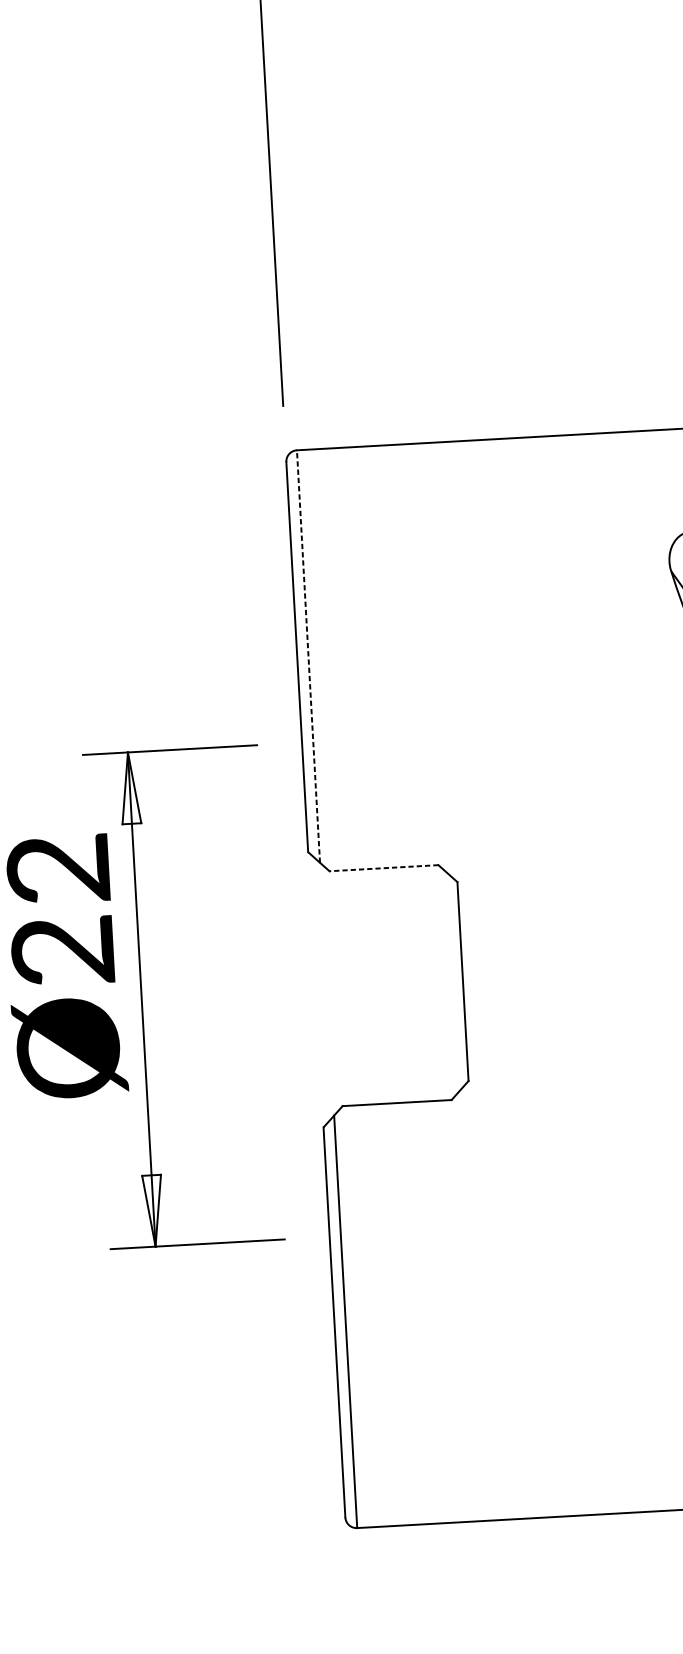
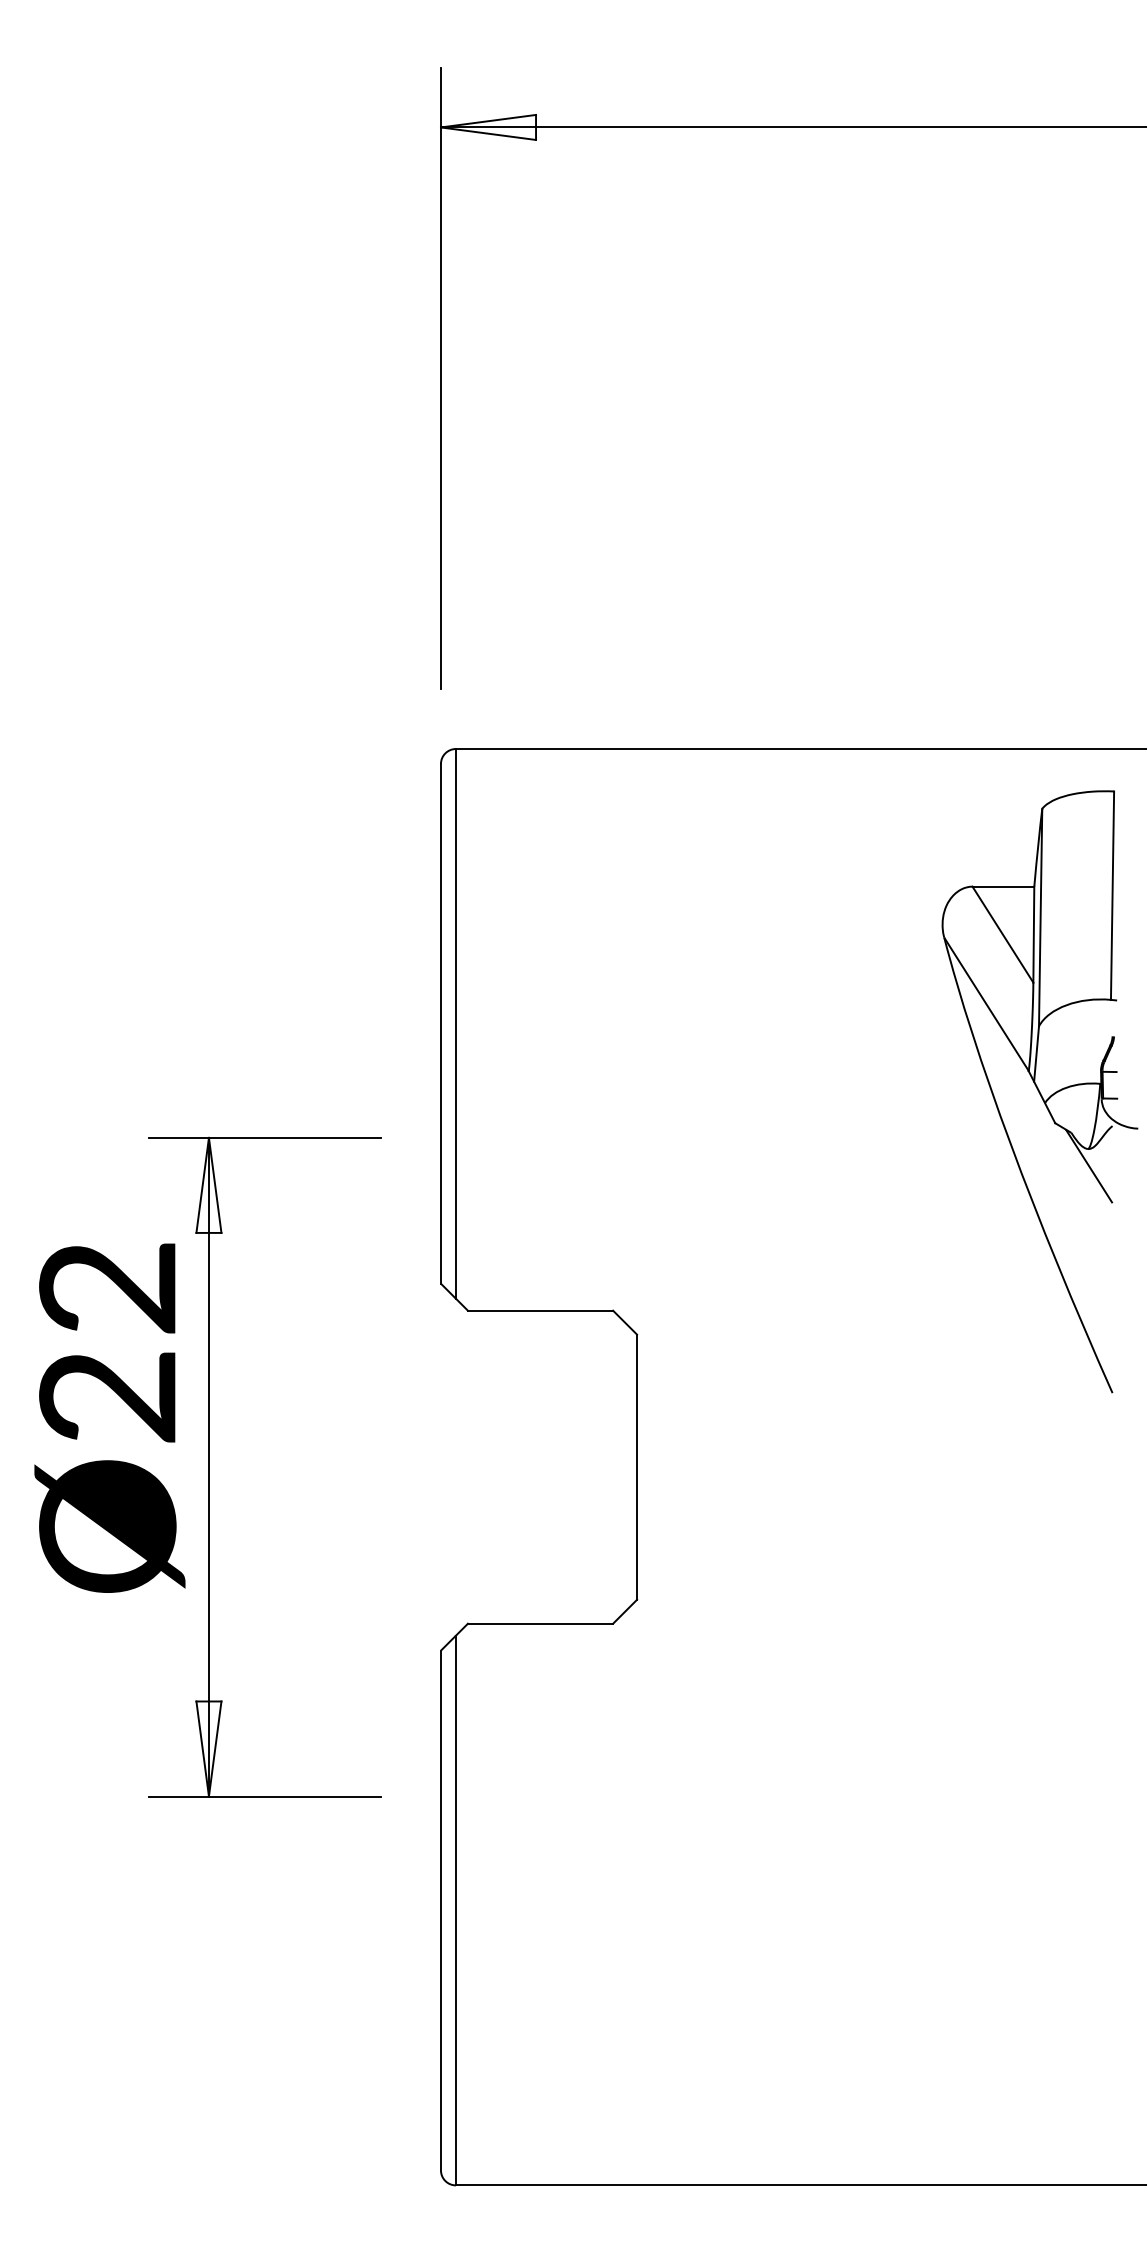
line: (308, 656) -> (455, 1023), dashed -> solid
line: (383, 868) -> (540, 1310), dashed -> solid

